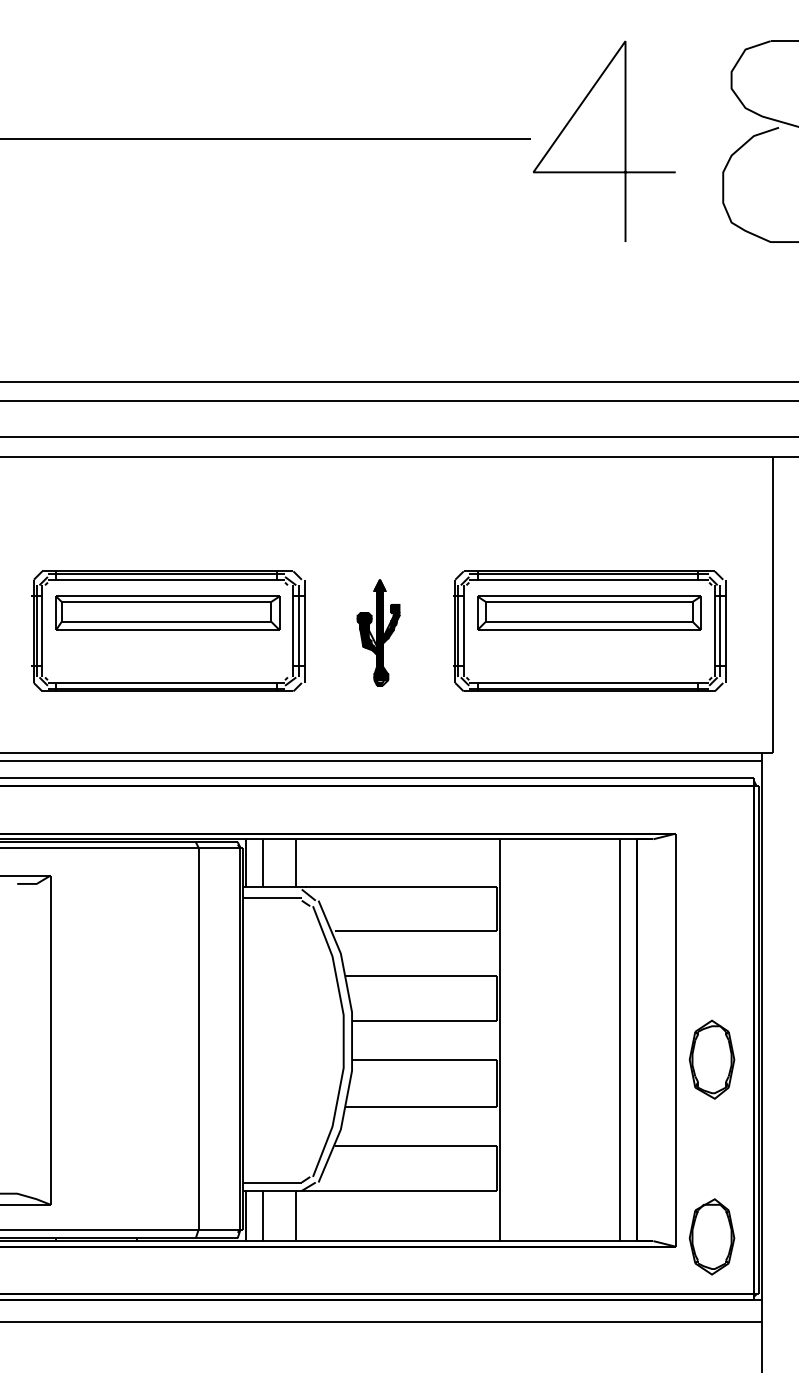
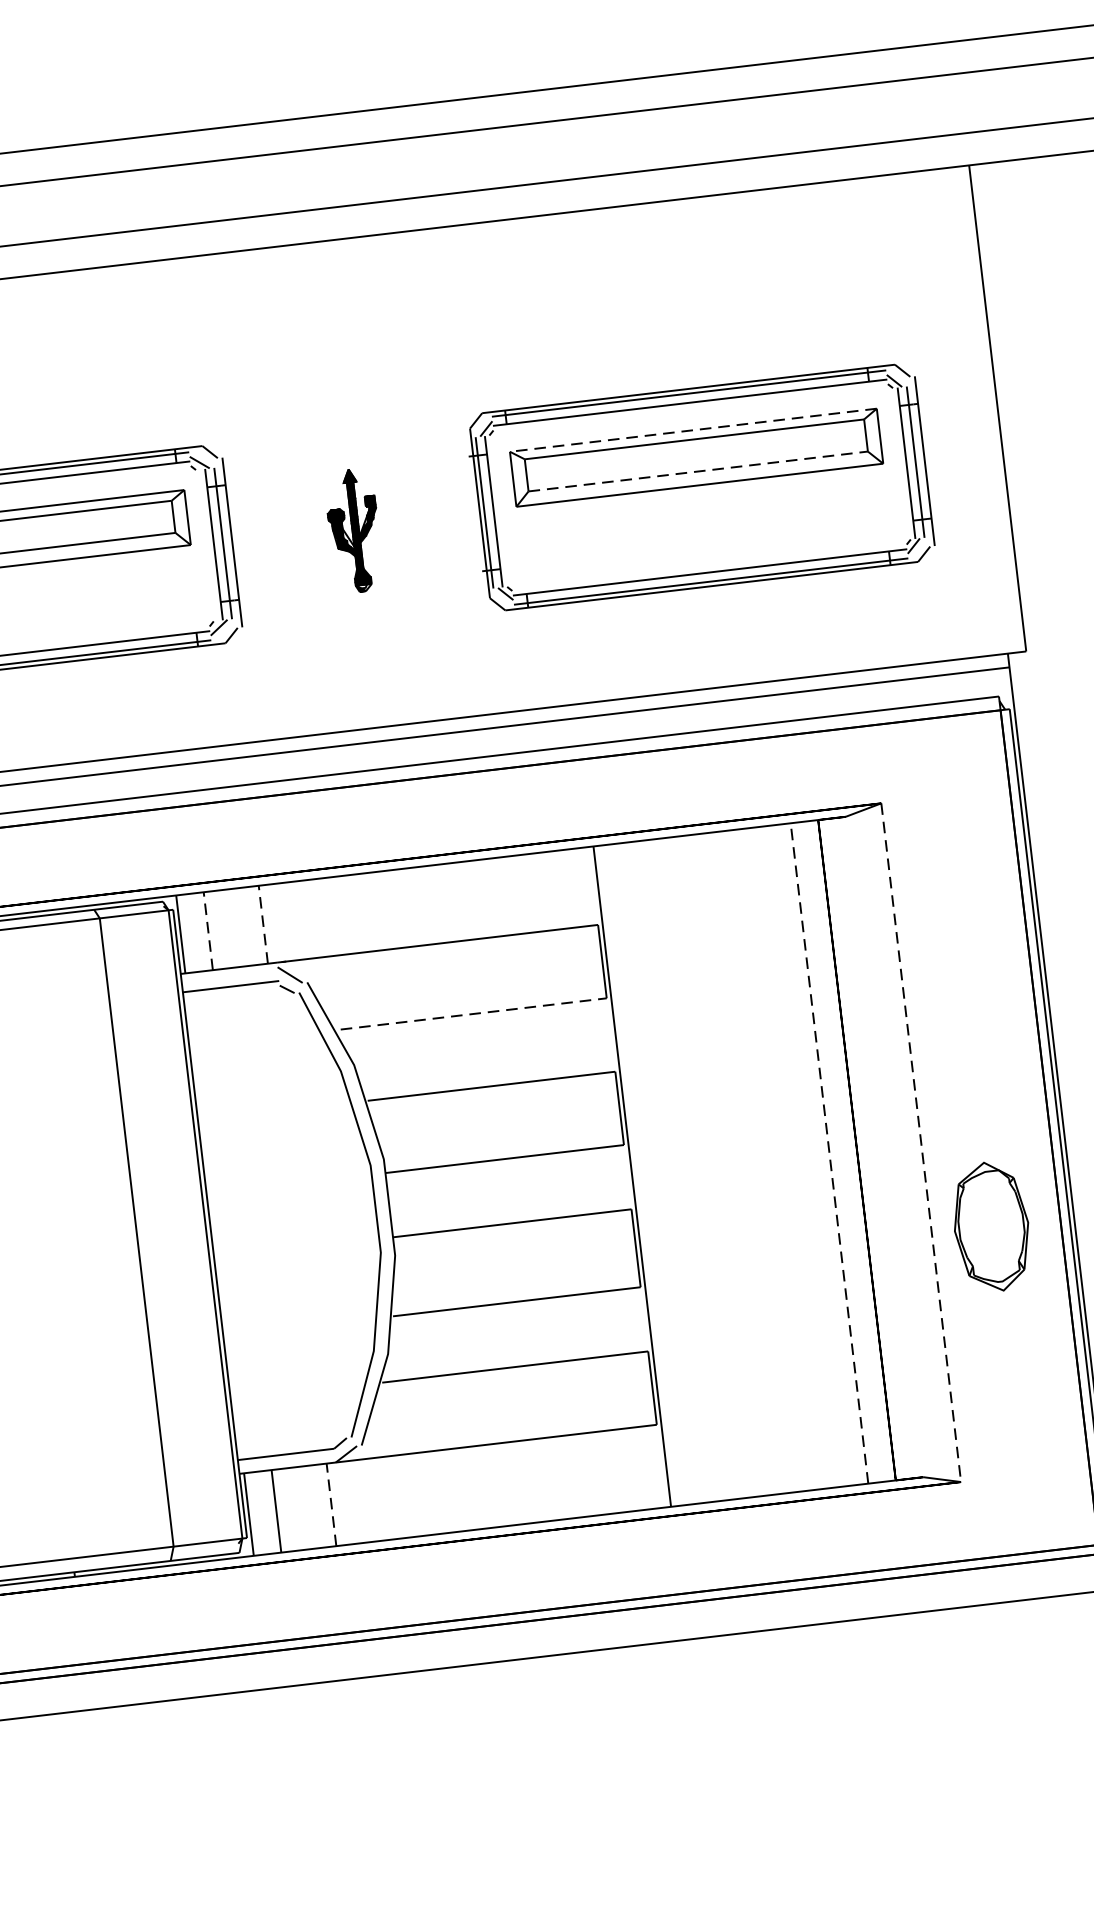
line: (589, 596) -> (693, 430), solid -> dashed
line: (589, 621) -> (698, 471), solid -> dashed
part: (378, 632) -> (353, 530), size x0.7
line: (262, 862) -> (207, 930), solid -> dashed
line: (296, 862) -> (263, 923), solid -> dashed
line: (416, 931) -> (474, 1014), solid -> dashed
line: (619, 1040) -> (828, 1154), solid -> dashed
line: (675, 1040) -> (920, 1143), solid -> dashed
part: (711, 1059) -> (990, 1226), moved
line: (296, 1215) -> (331, 1504), solid -> dashed
part: (711, 1236) -> (1017, 1458), removed

